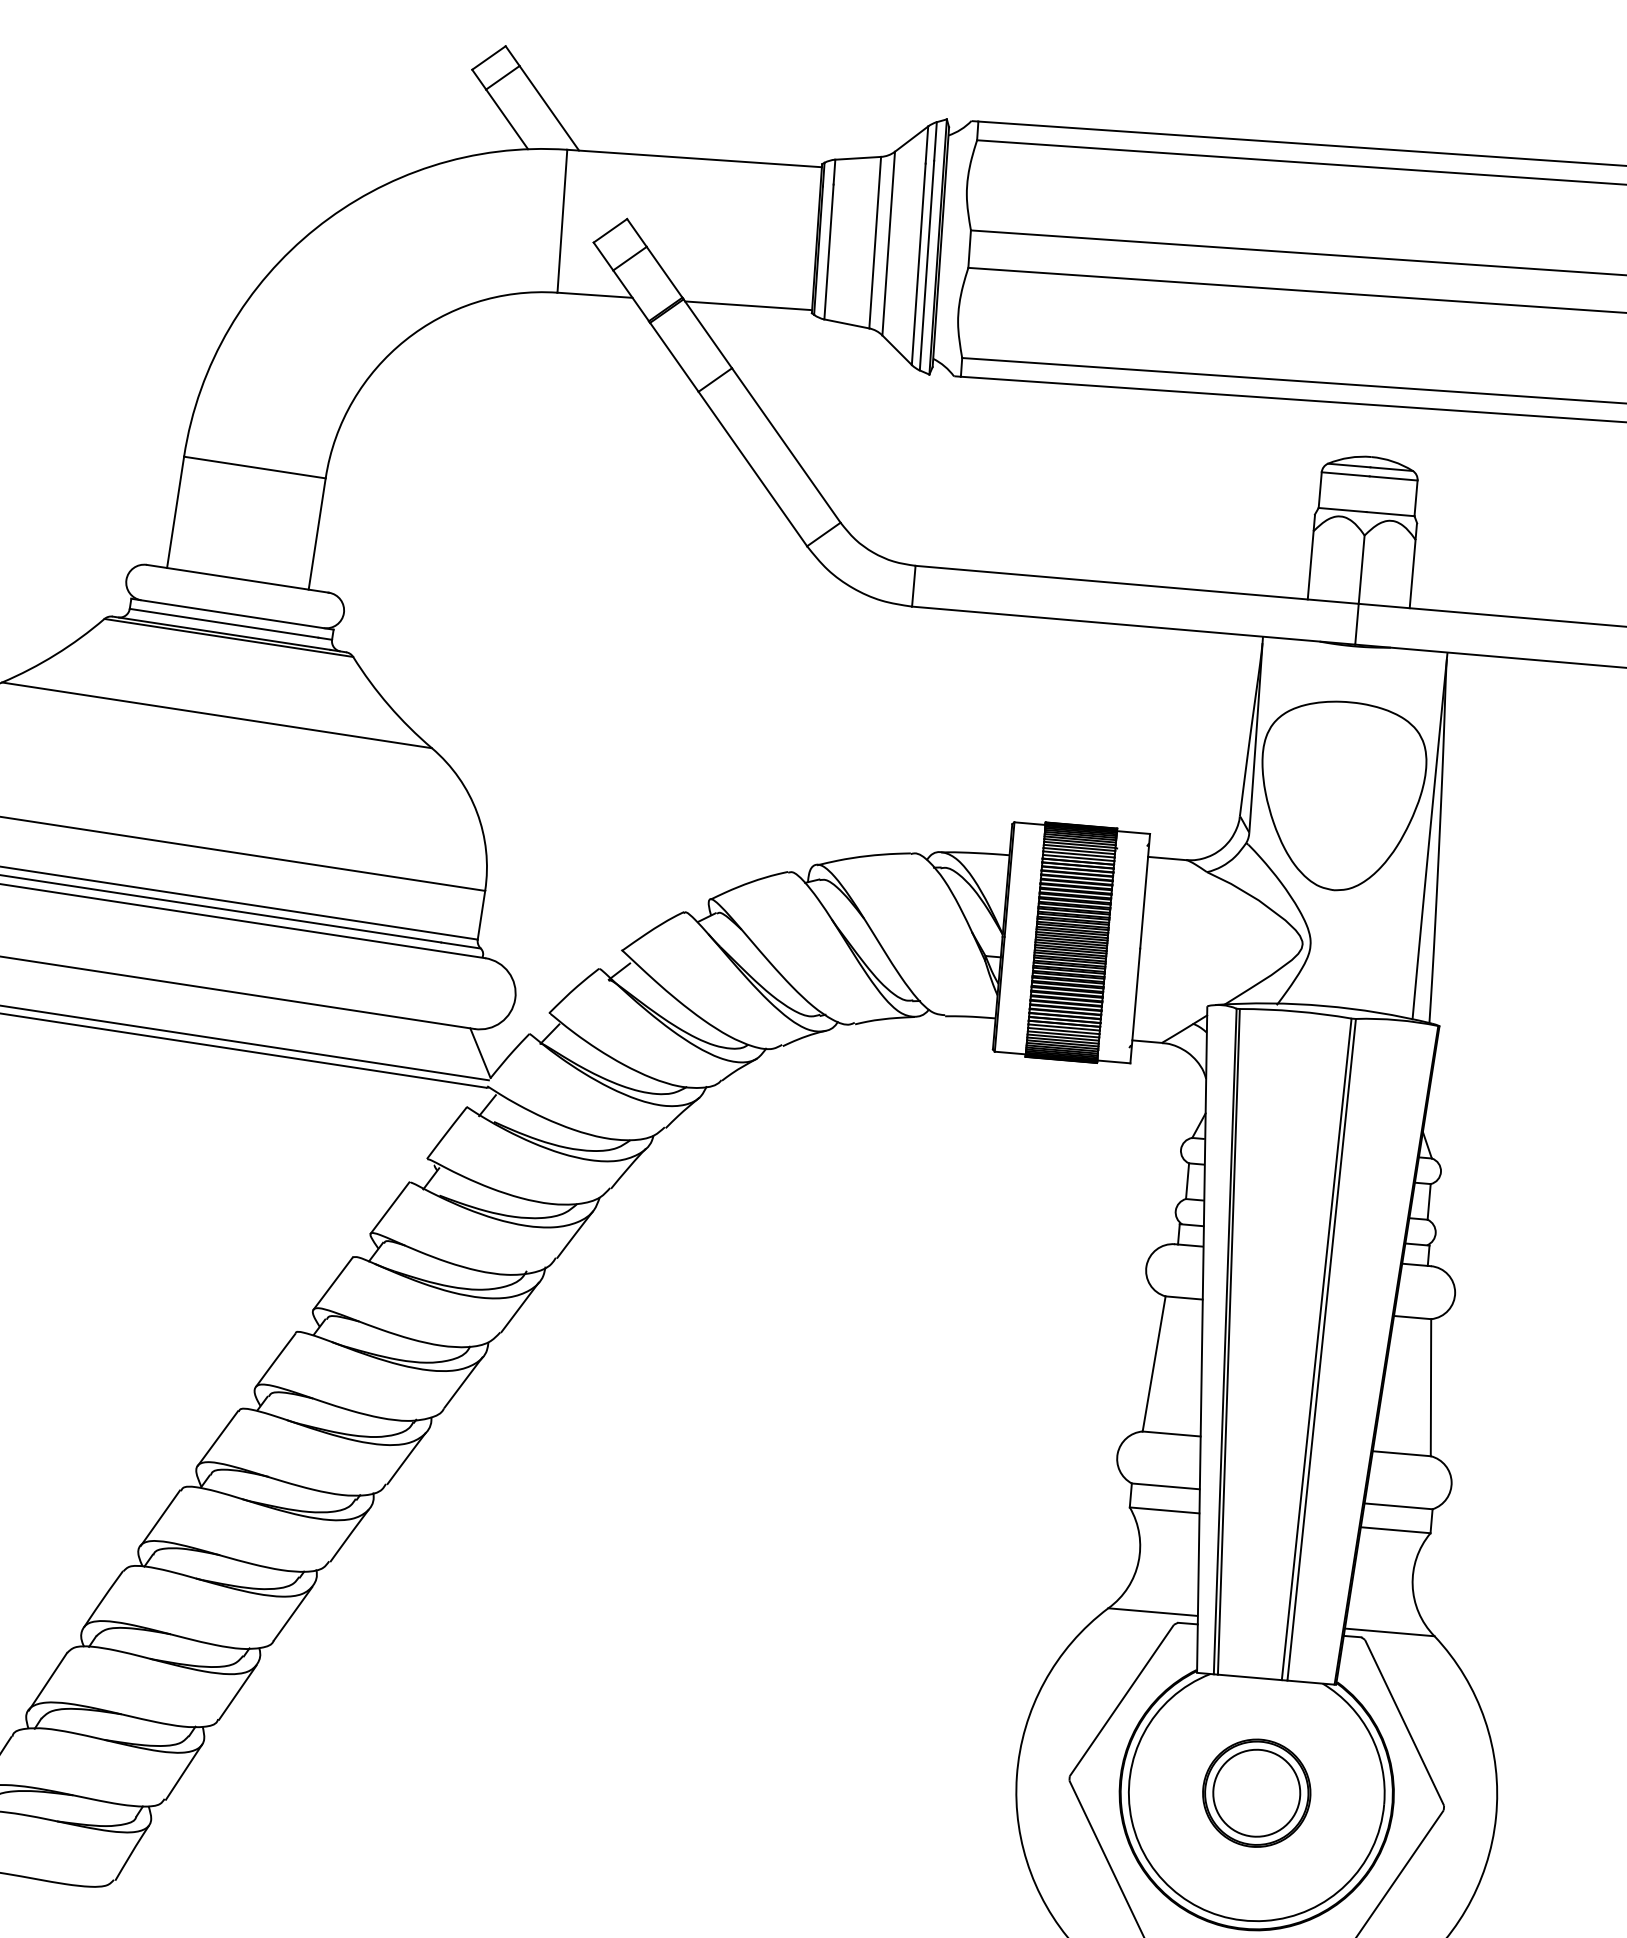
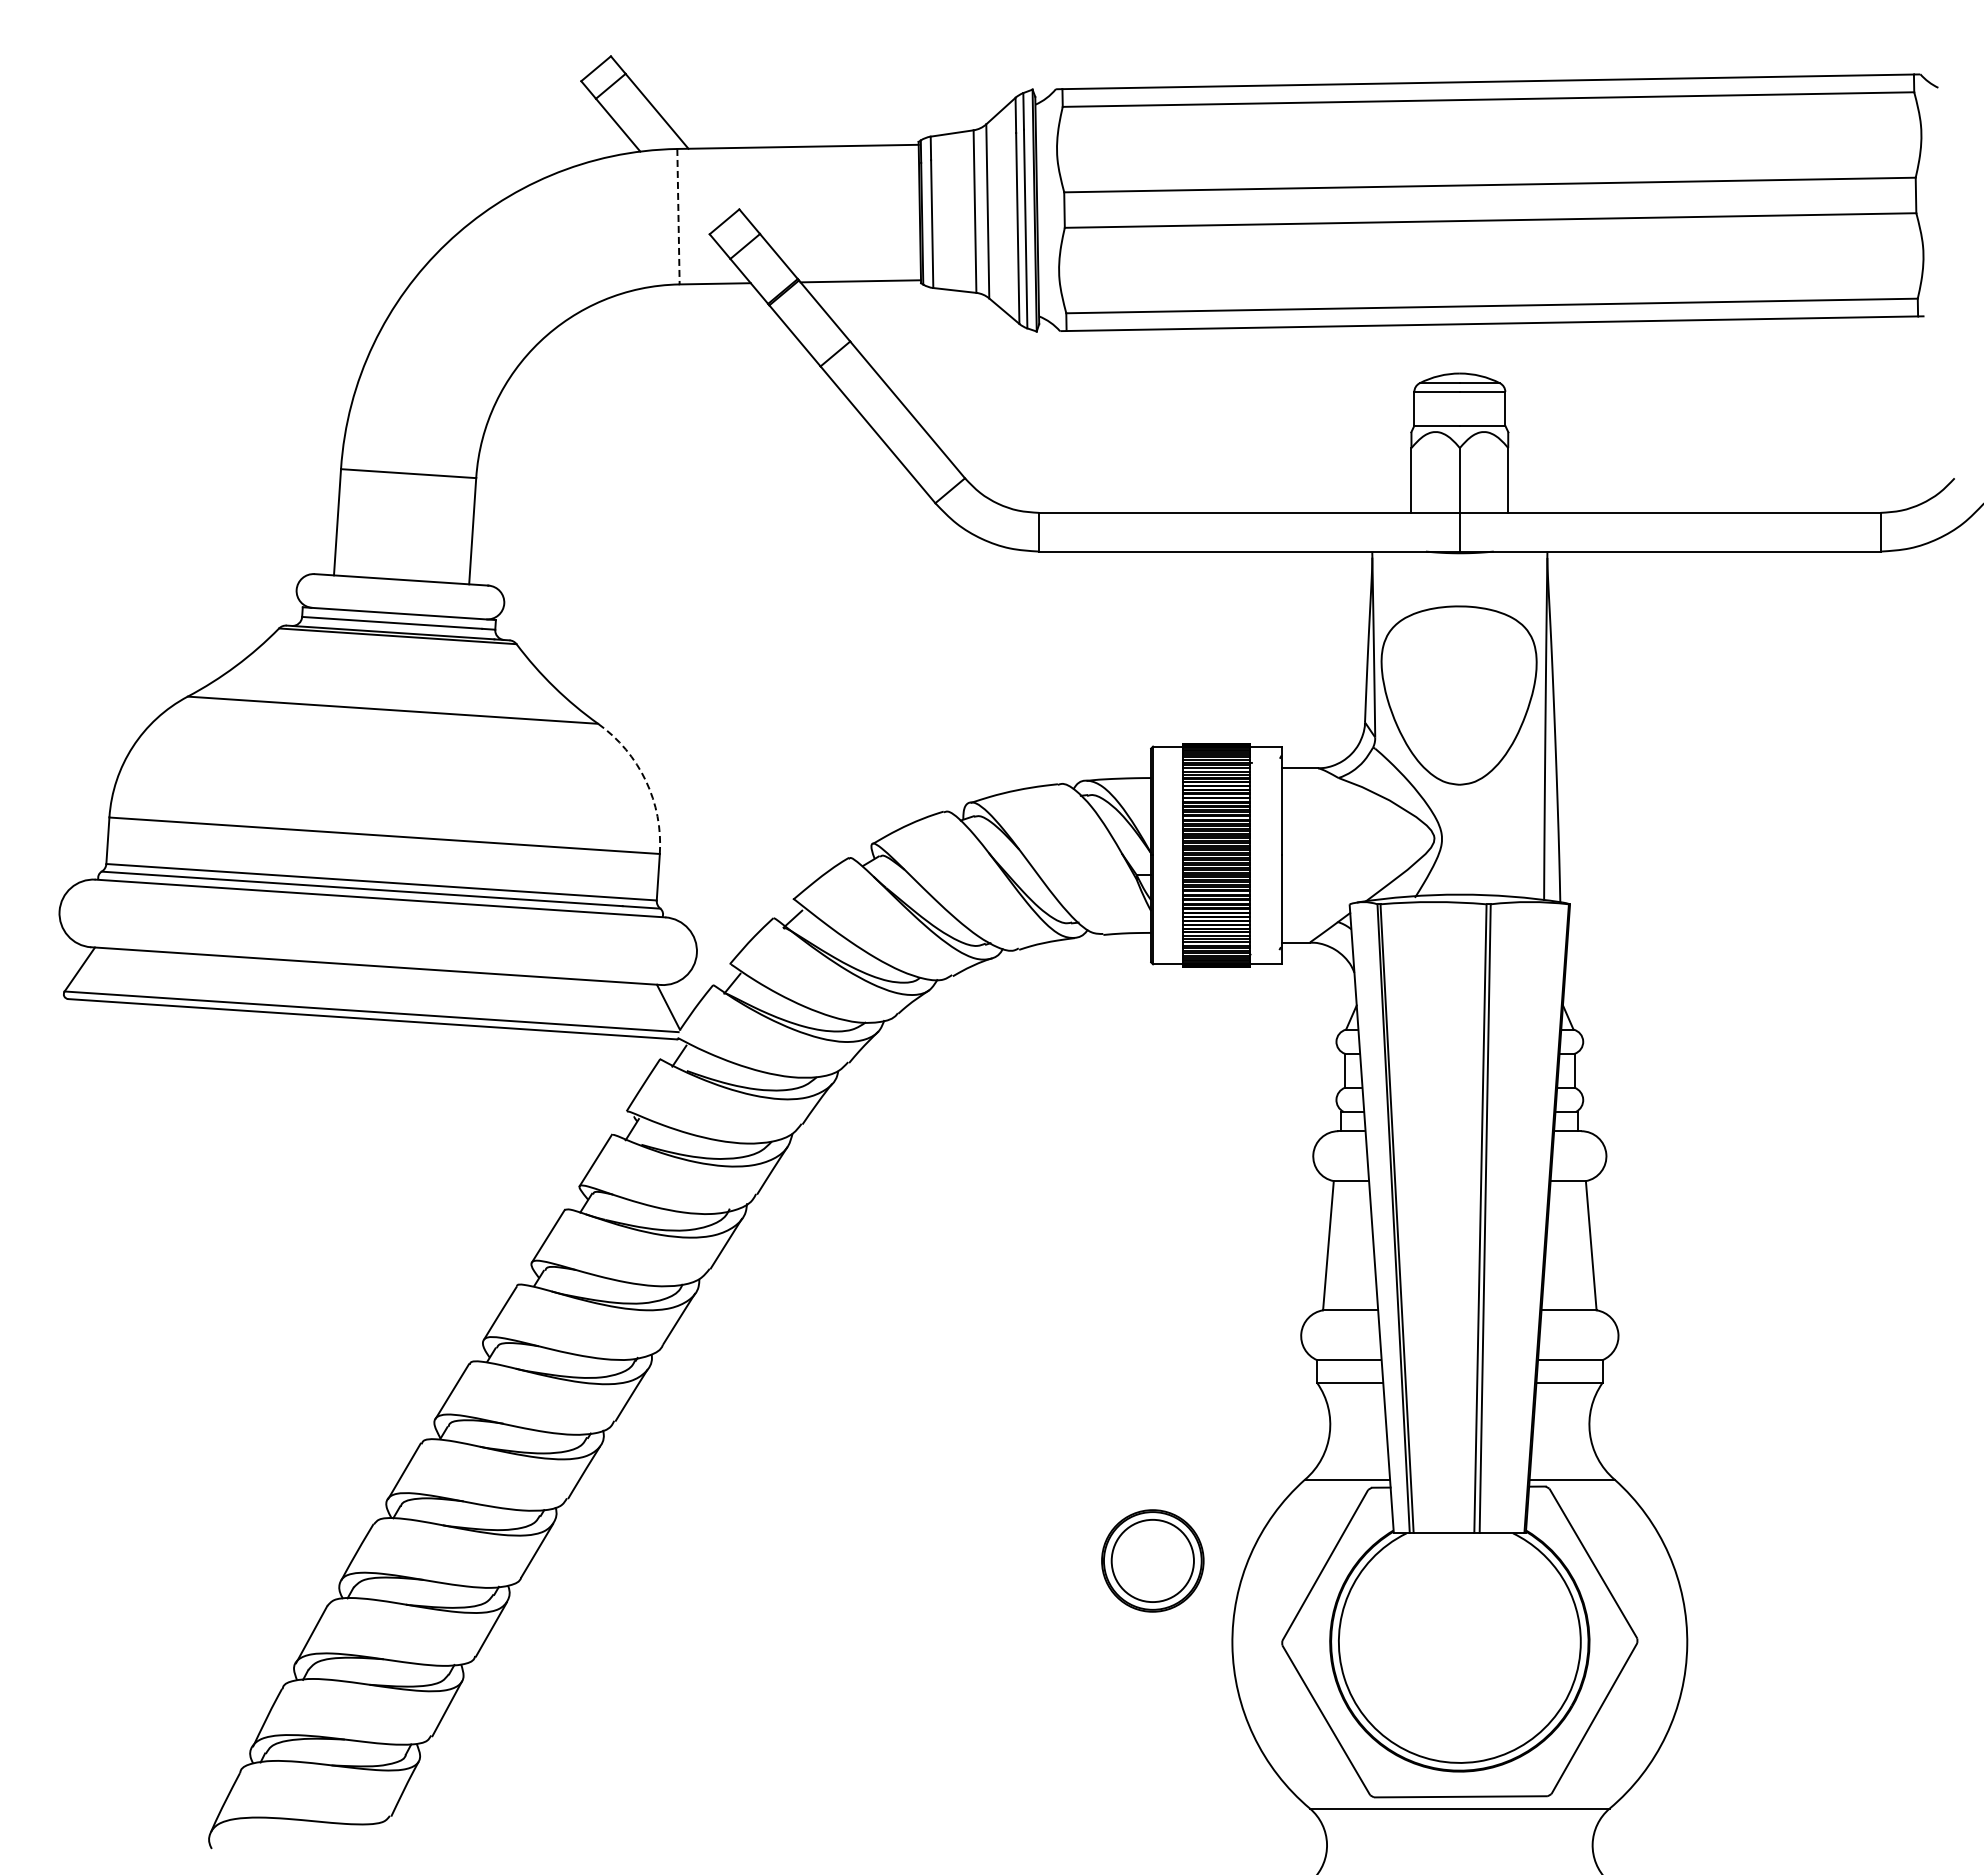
line: (562, 221) -> (678, 216), solid -> dashed
arc: (476, 812) -> (645, 780), solid -> dashed
part: (1256, 1792) -> (1152, 1560), moved

